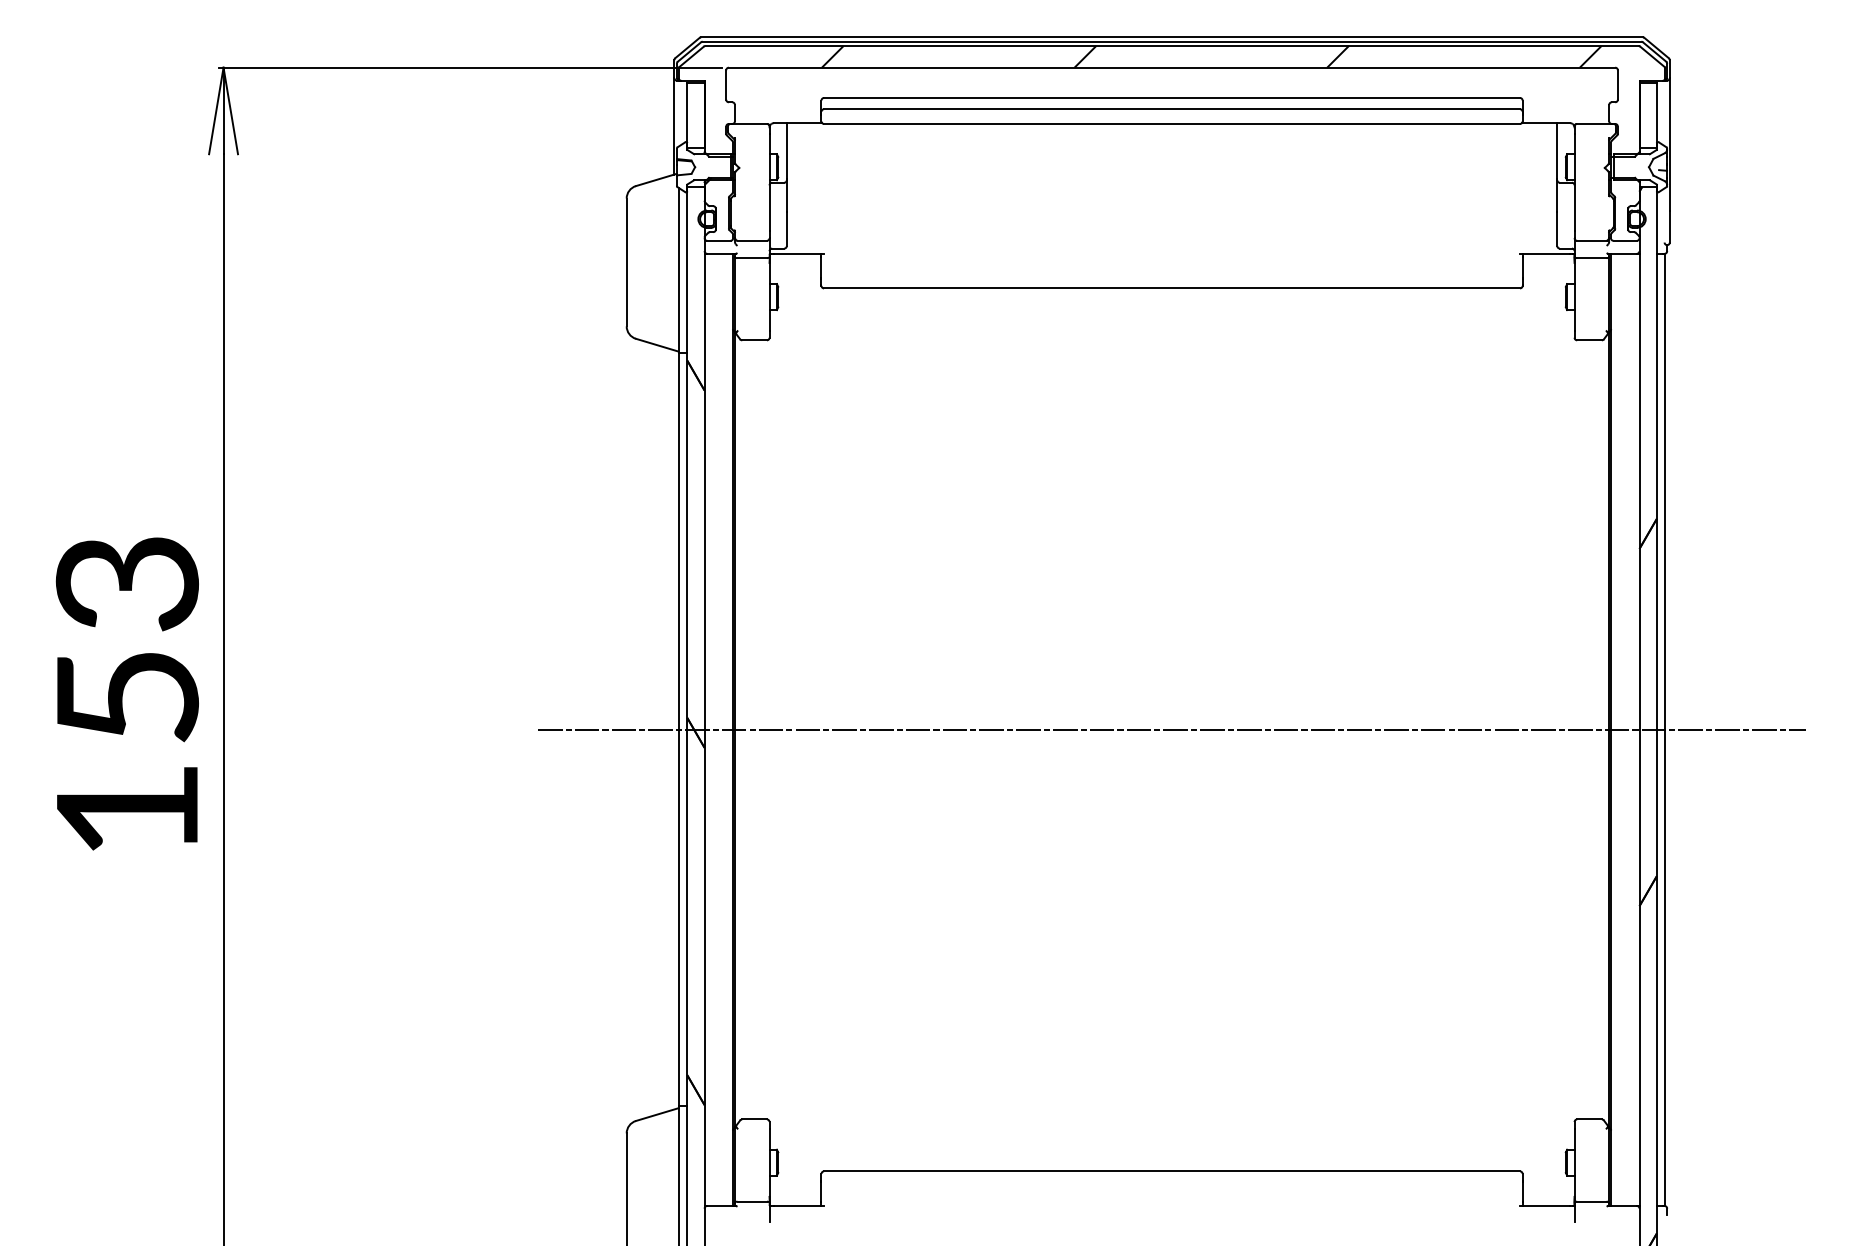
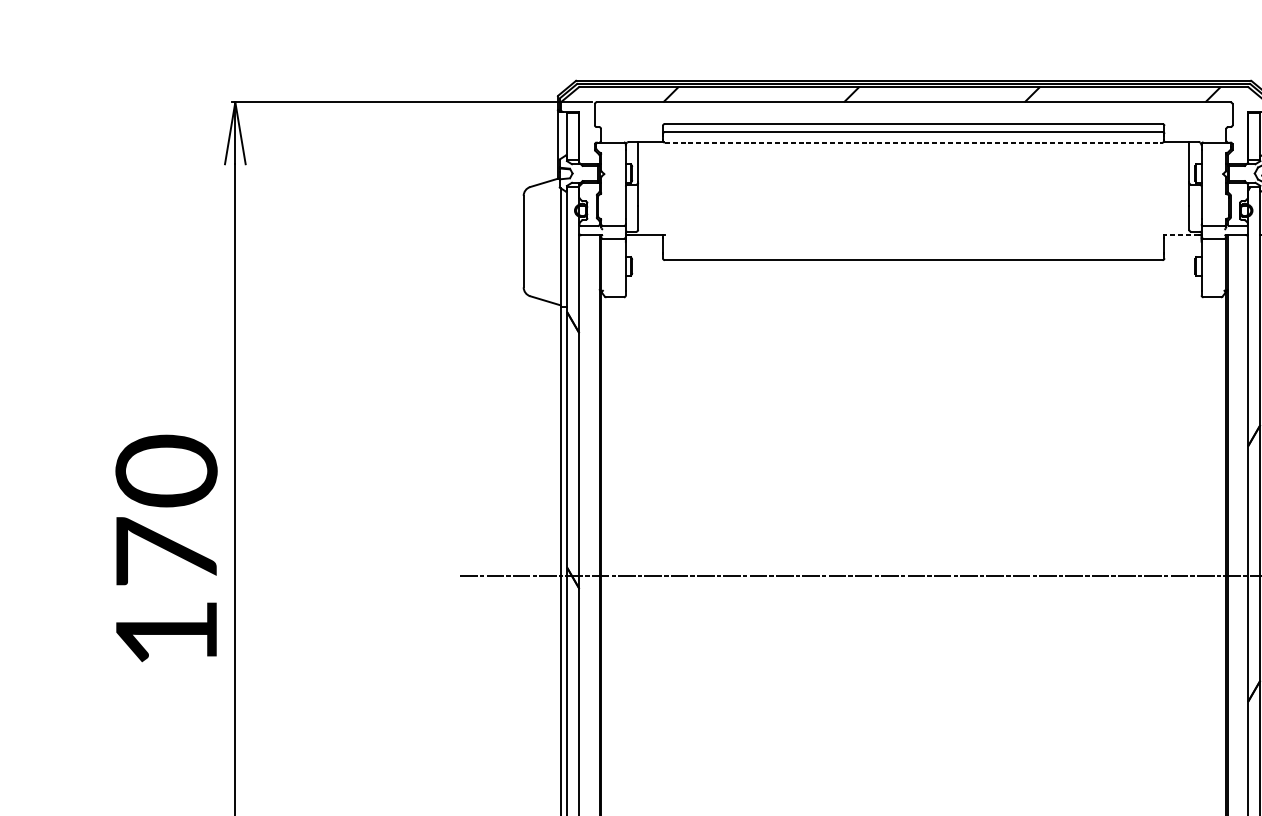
line: (1172, 123) -> (914, 142), solid -> dashed
line: (1544, 253) -> (1180, 235), solid -> dashed
text: (127, 637) -> (166, 509), 153 -> 170

